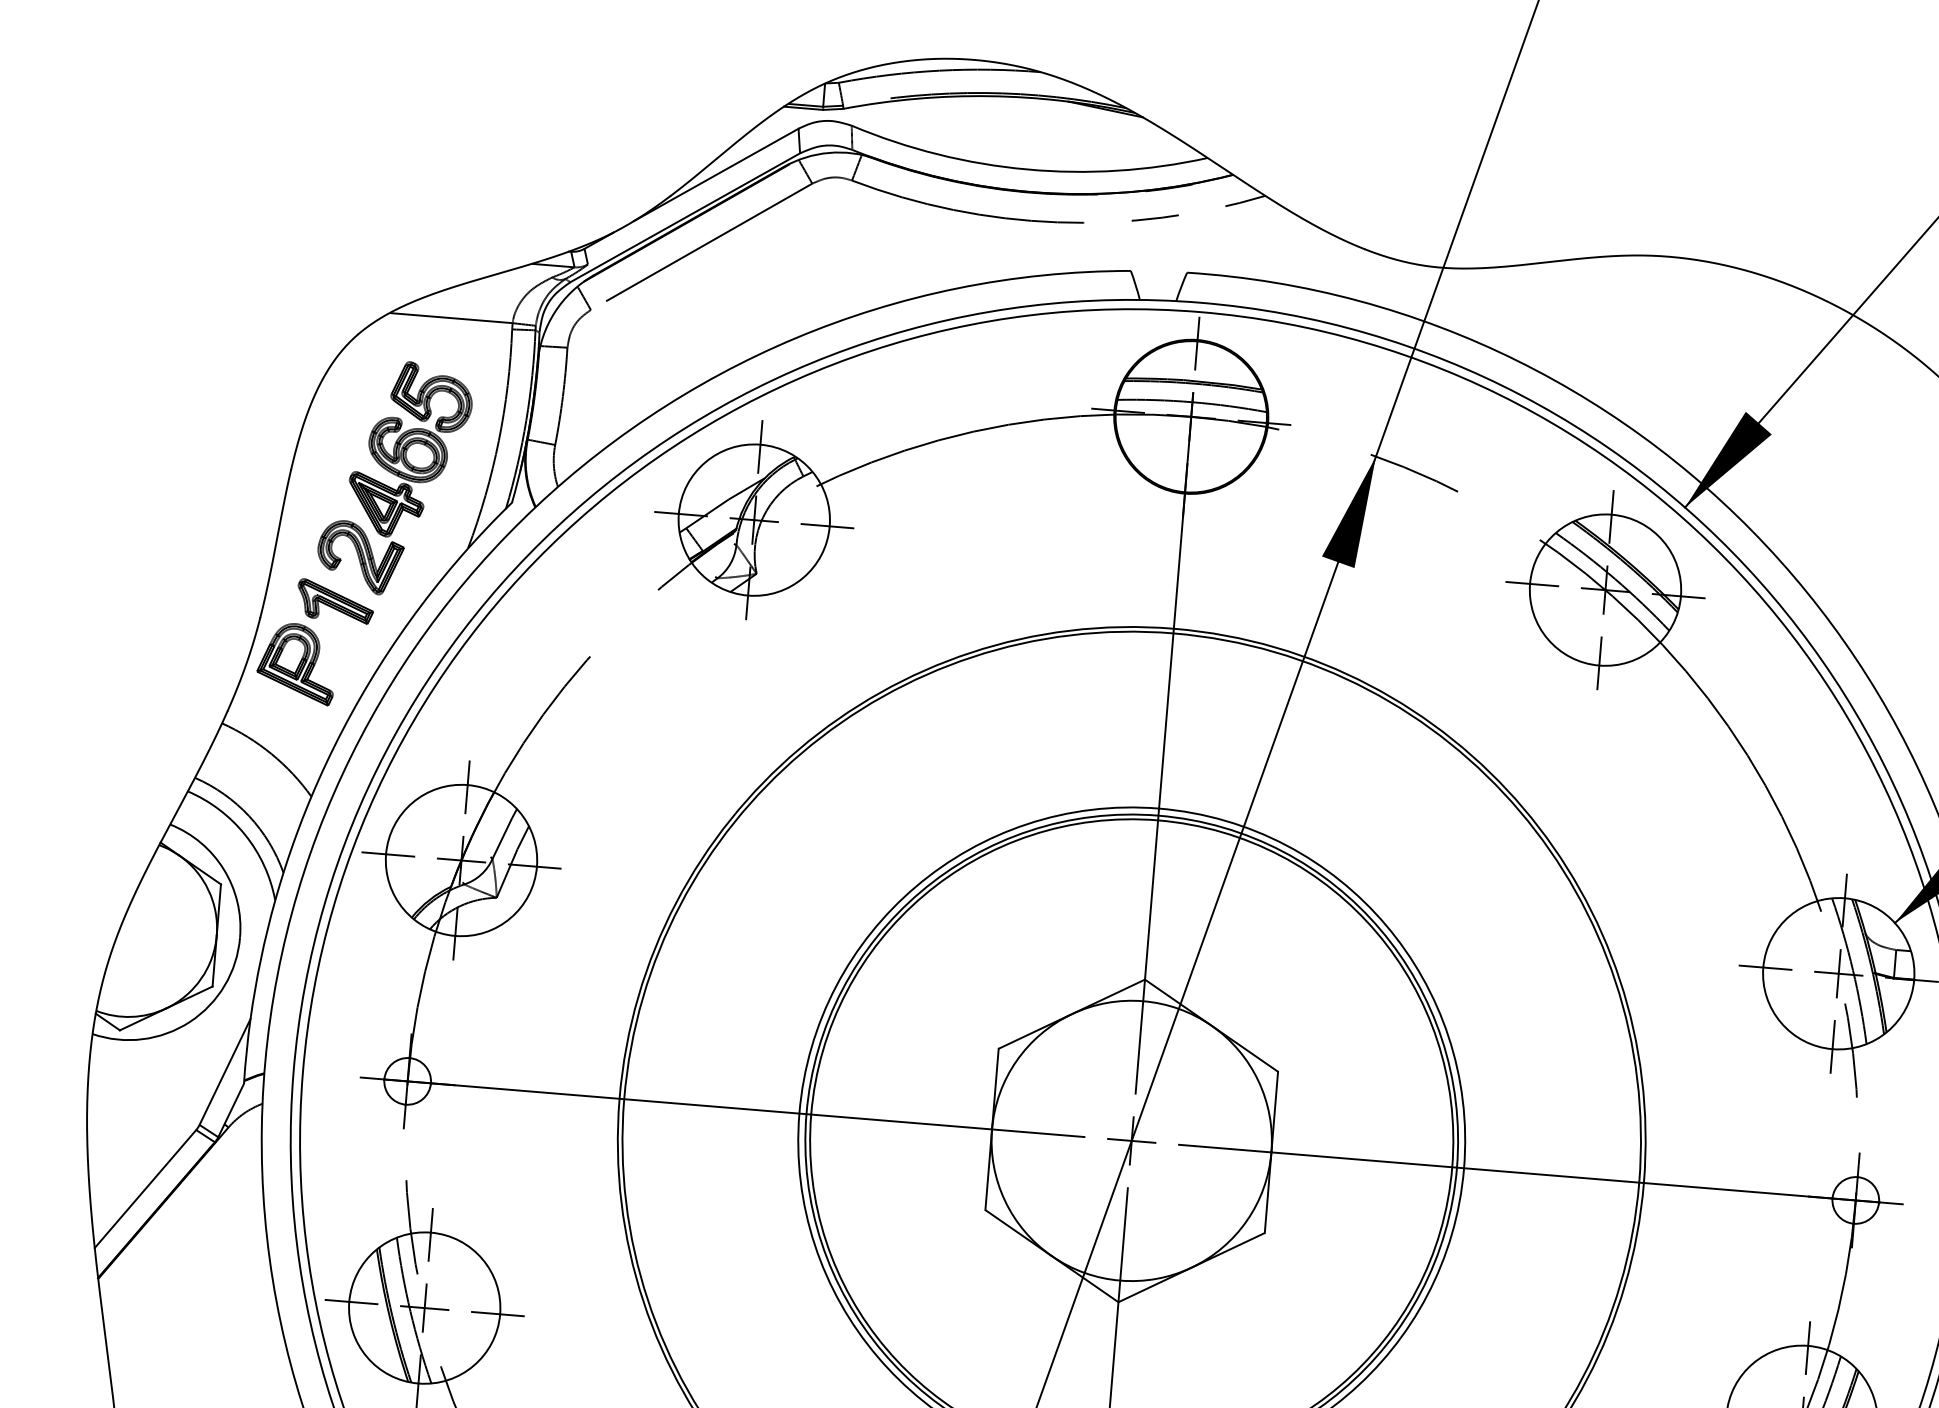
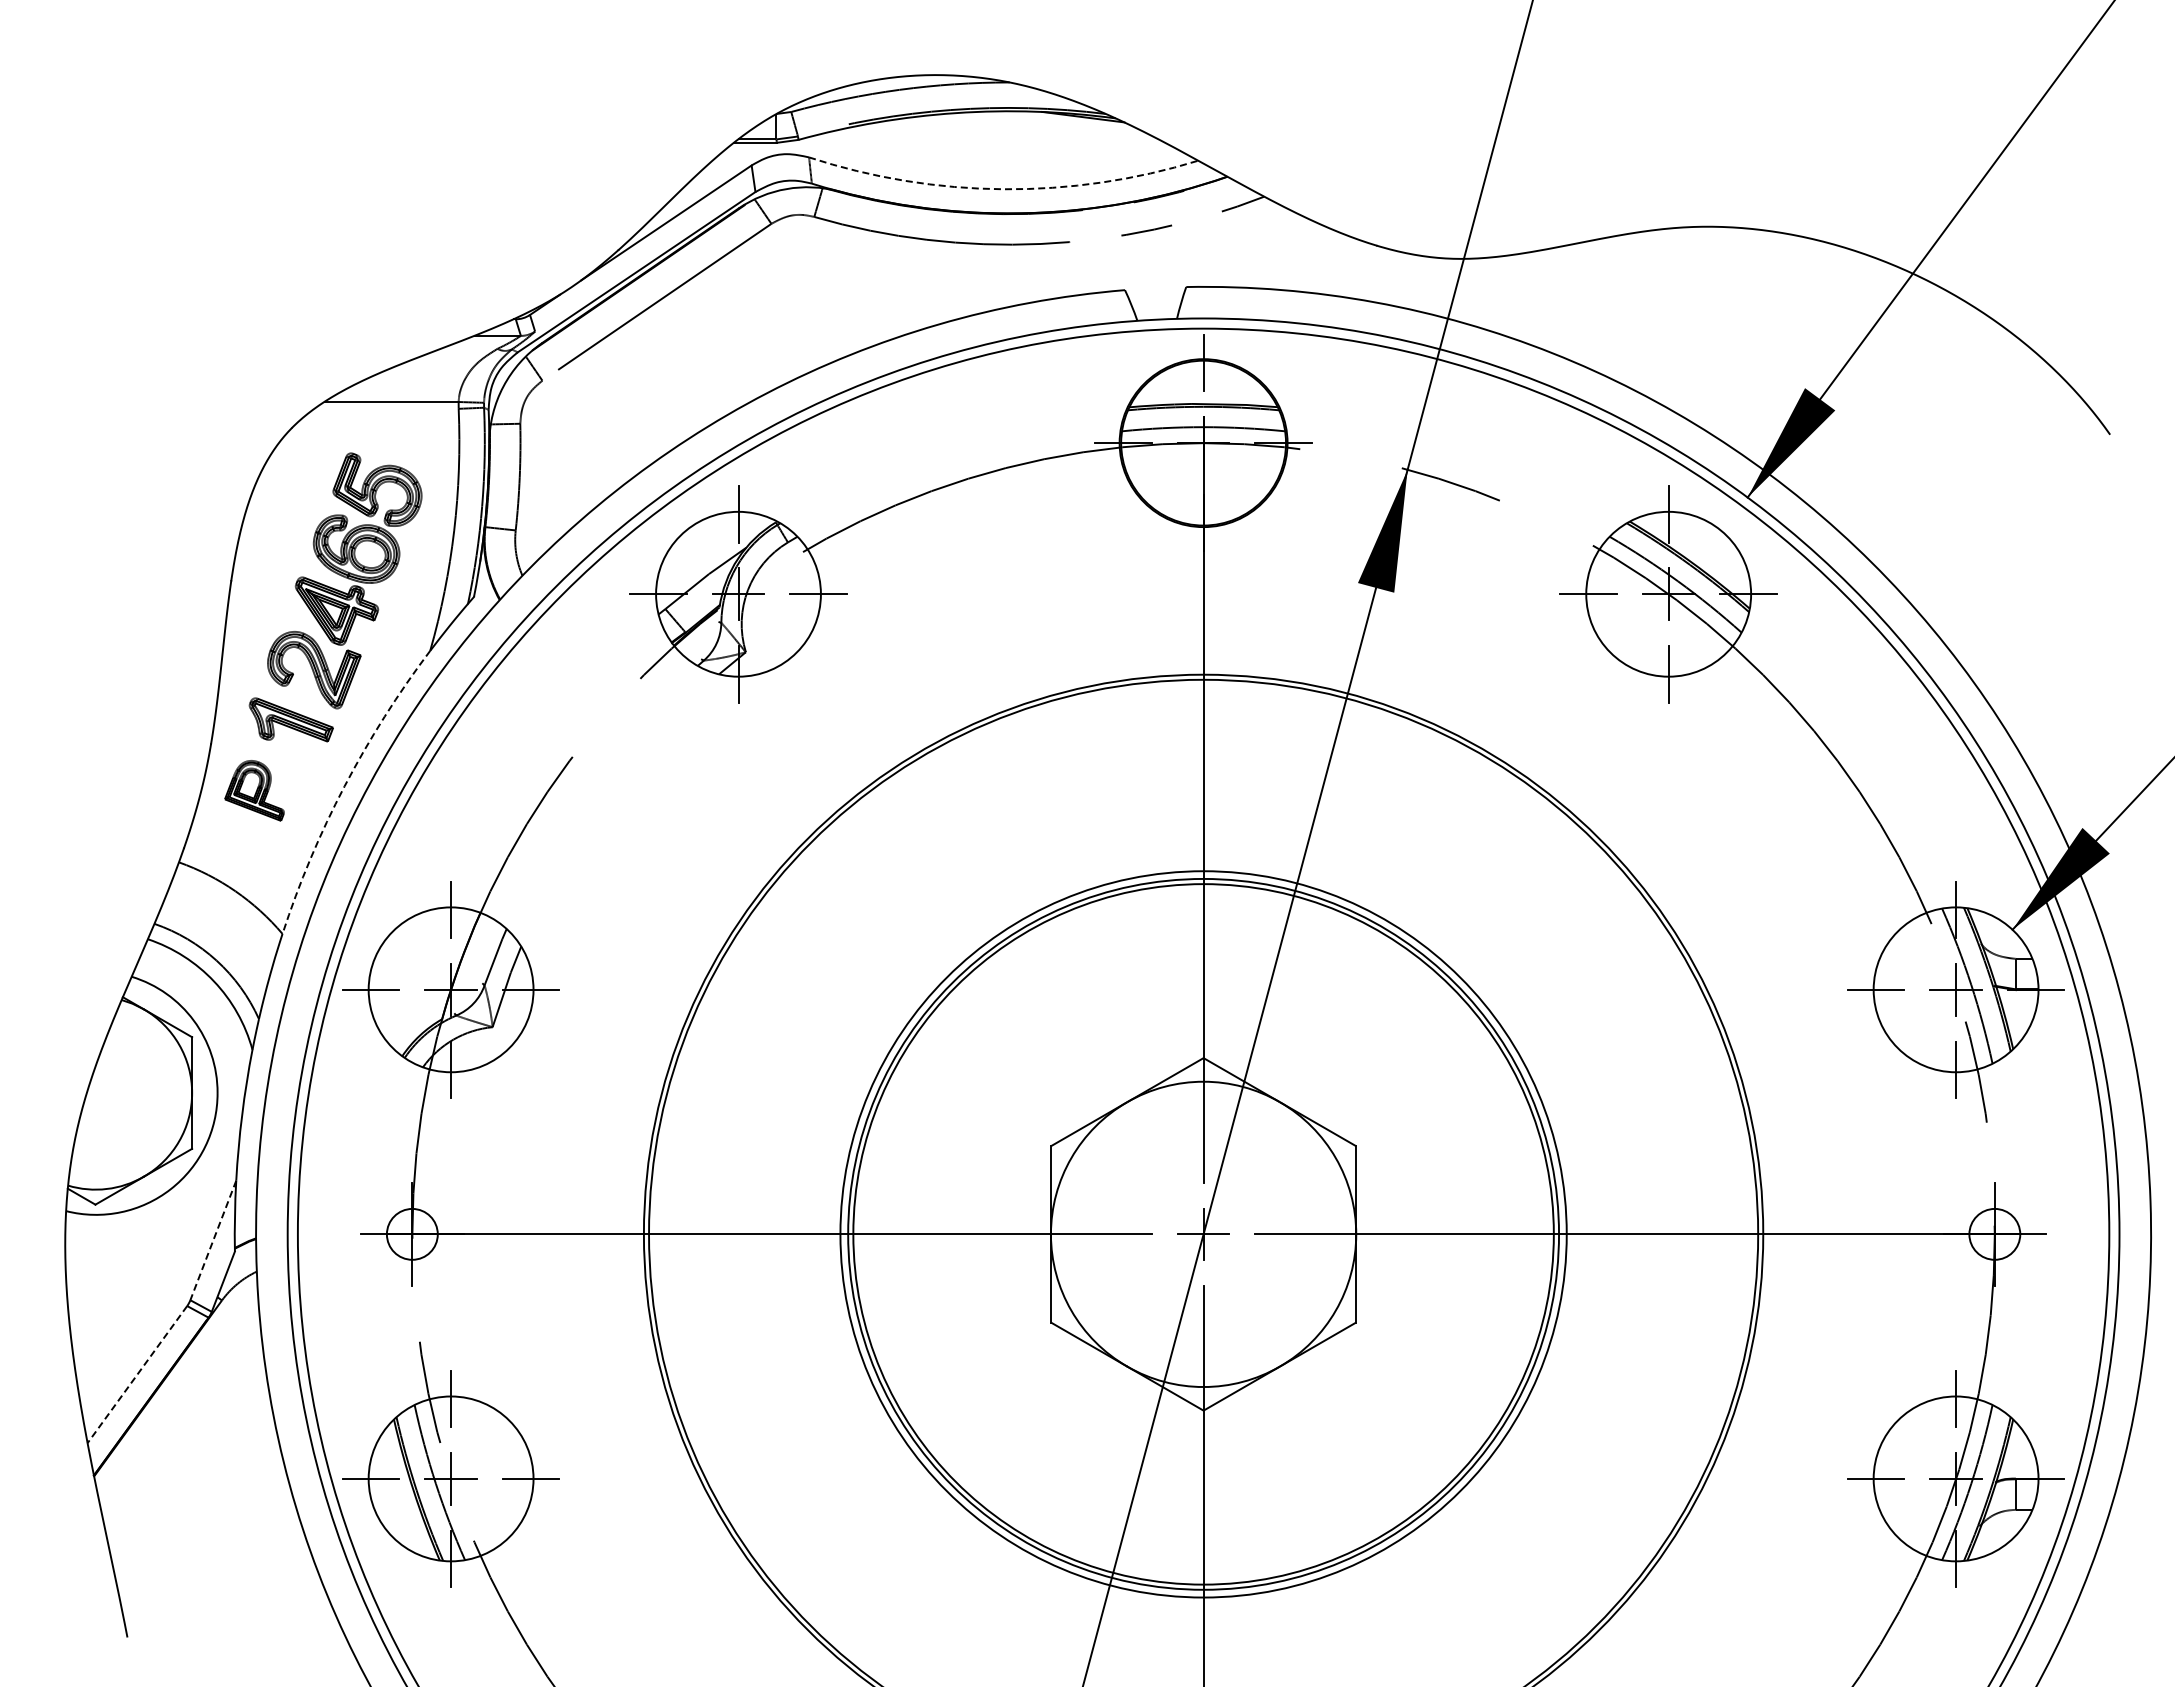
arc: (1027, 169) -> (1003, 189), solid -> dashed
part: (296, 663) -> (254, 790), size x0.7
arc: (379, 666) -> (344, 786), solid -> dashed
line: (225, 1072) -> (213, 1240), solid -> dashed
line: (145, 1188) -> (137, 1374), solid -> dashed

